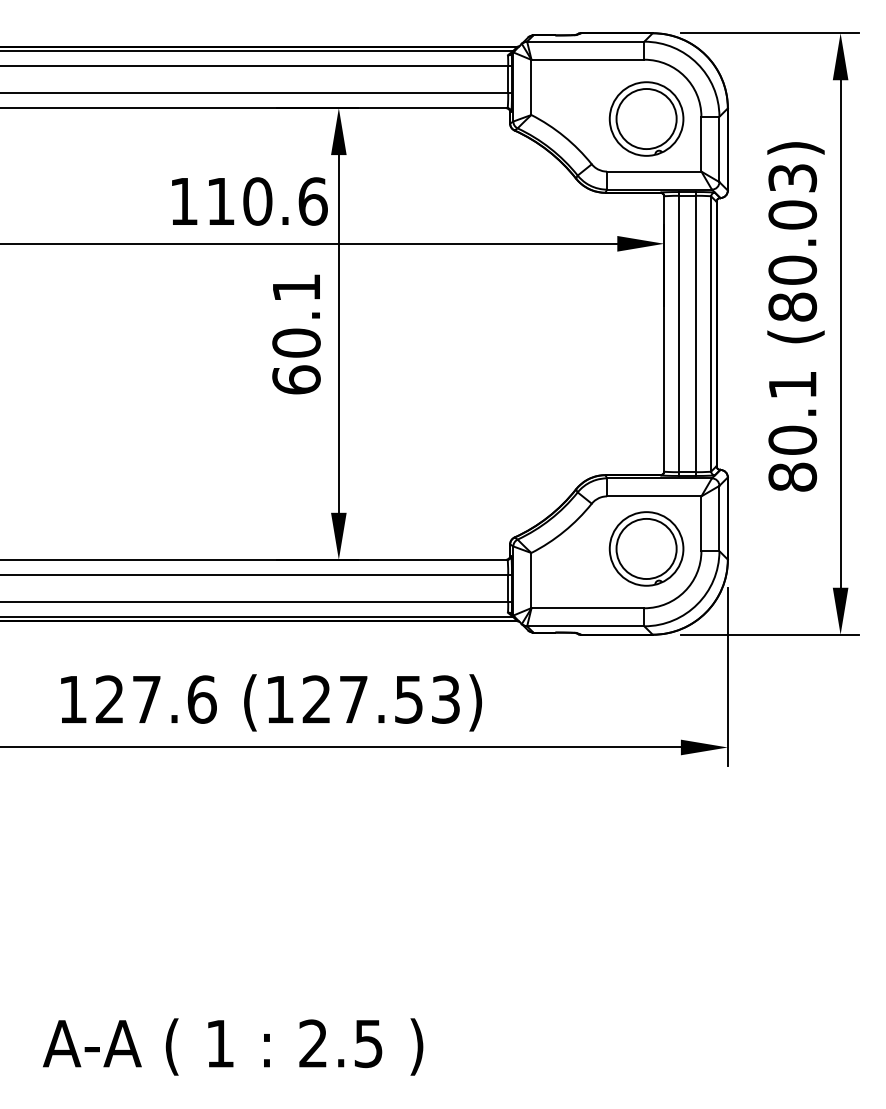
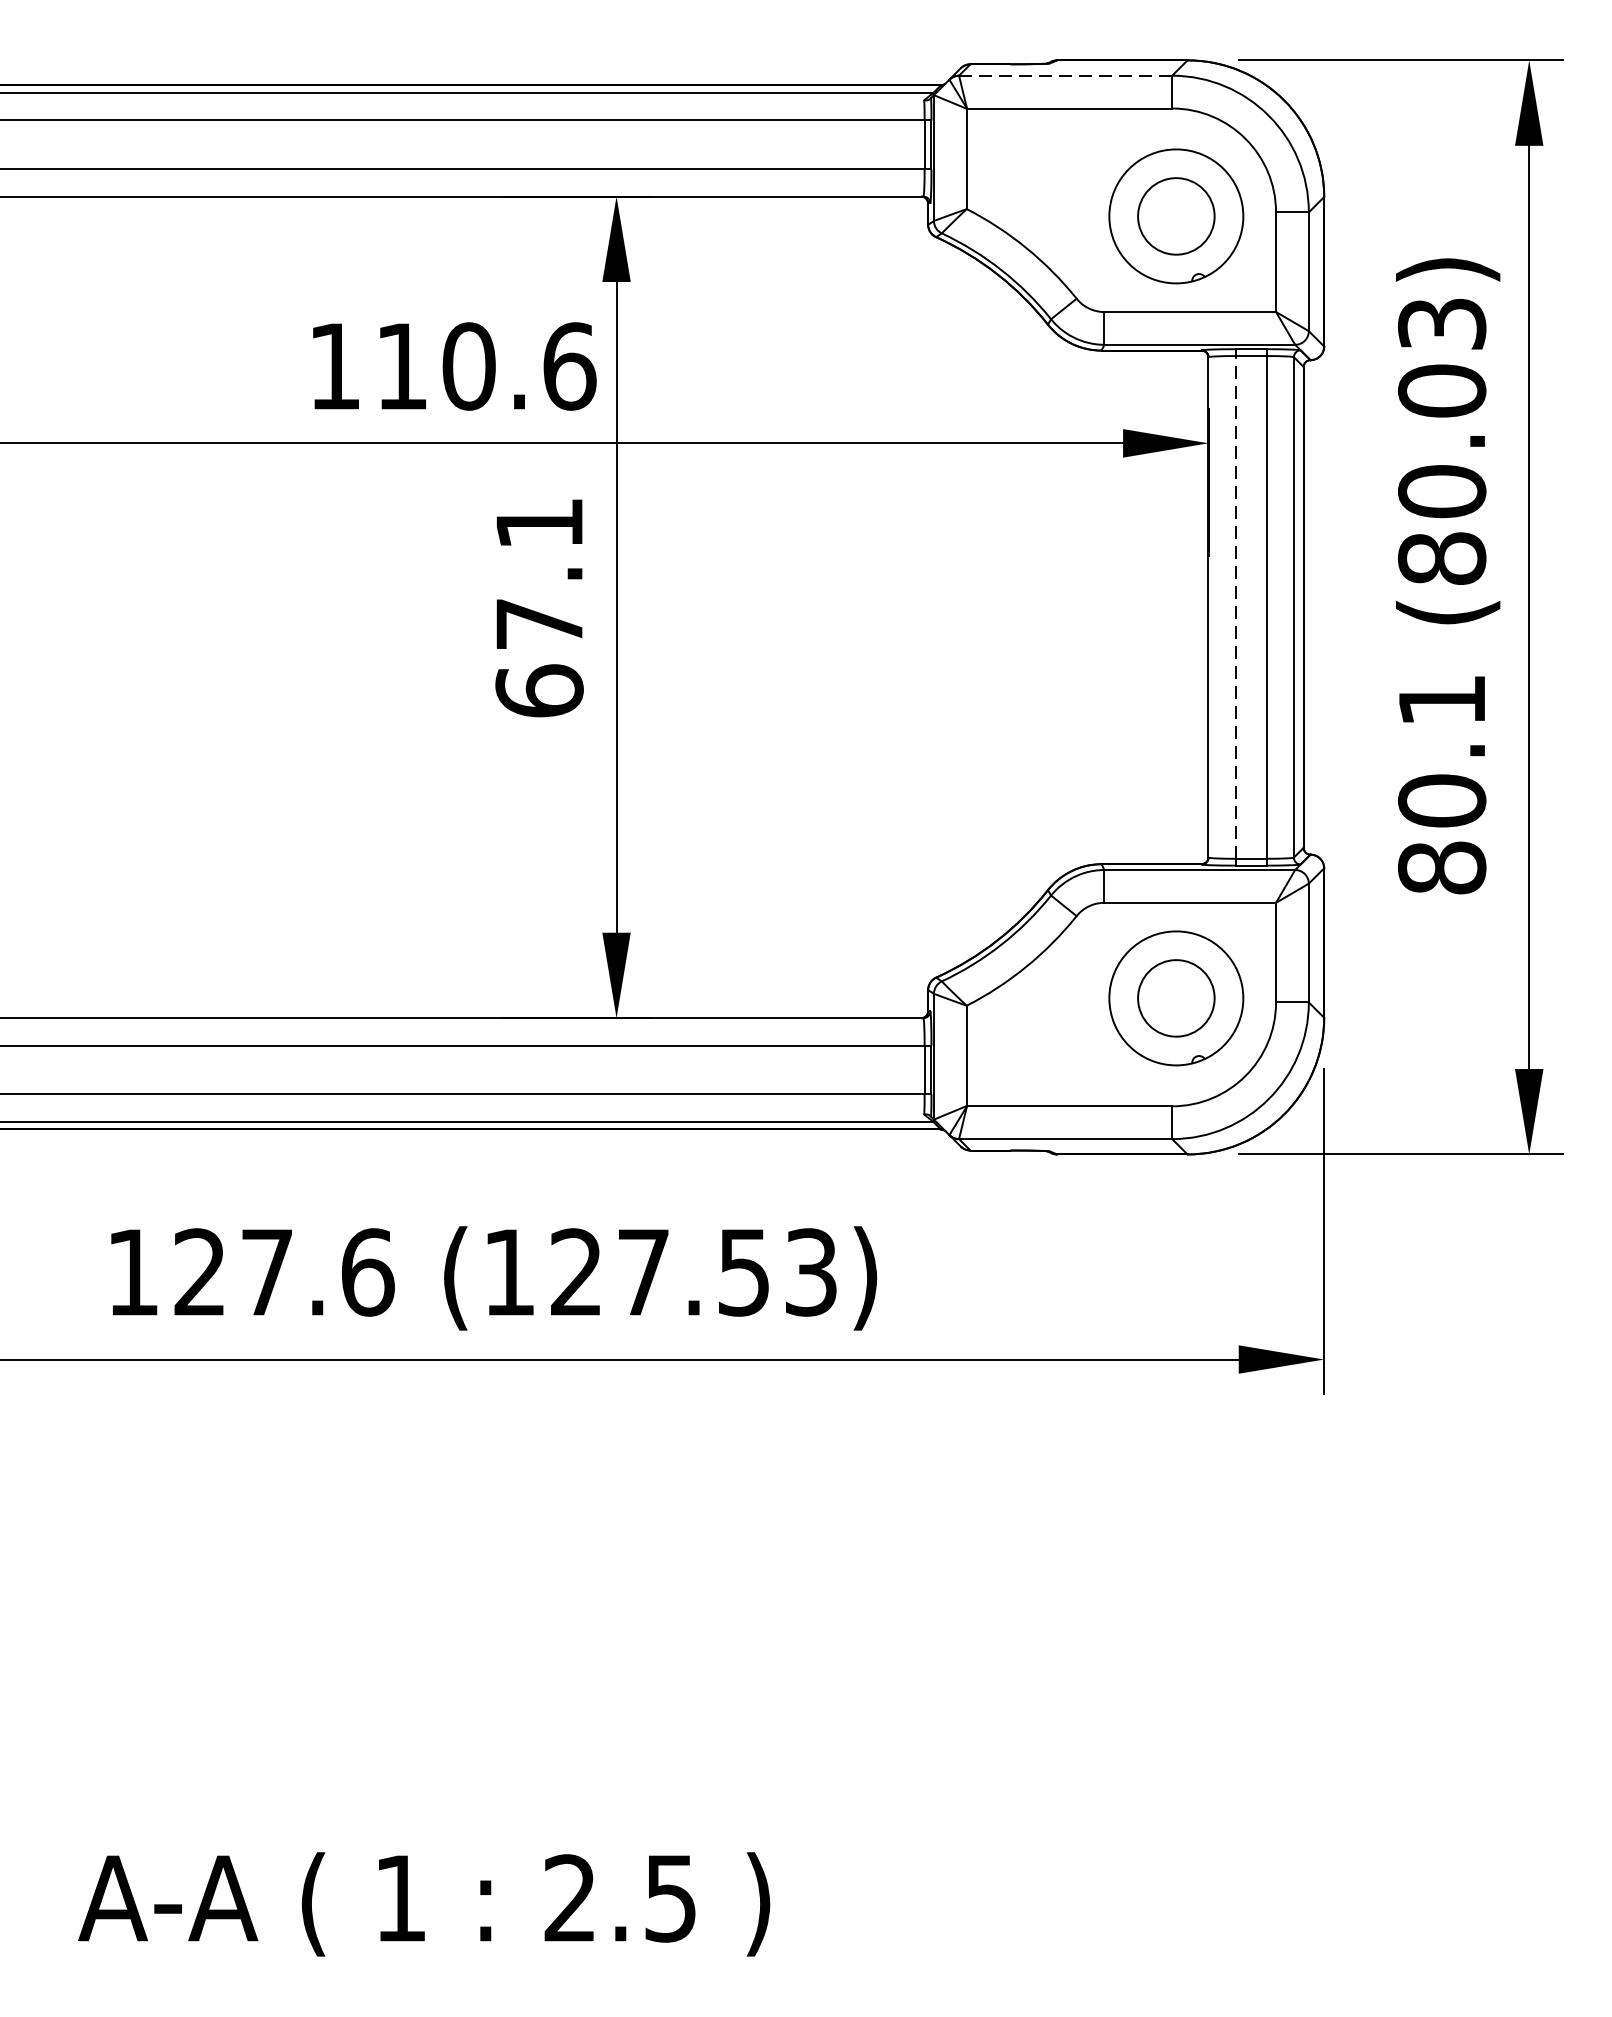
line: (585, 41) -> (1065, 75), solid -> dashed
circle: (646, 118) -> (1176, 215), size x0.7
line: (679, 333) -> (1236, 606), solid -> dashed
text: (296, 342) -> (539, 622), 60.1 -> 67.1
circle: (646, 548) -> (1176, 997), size x0.7

